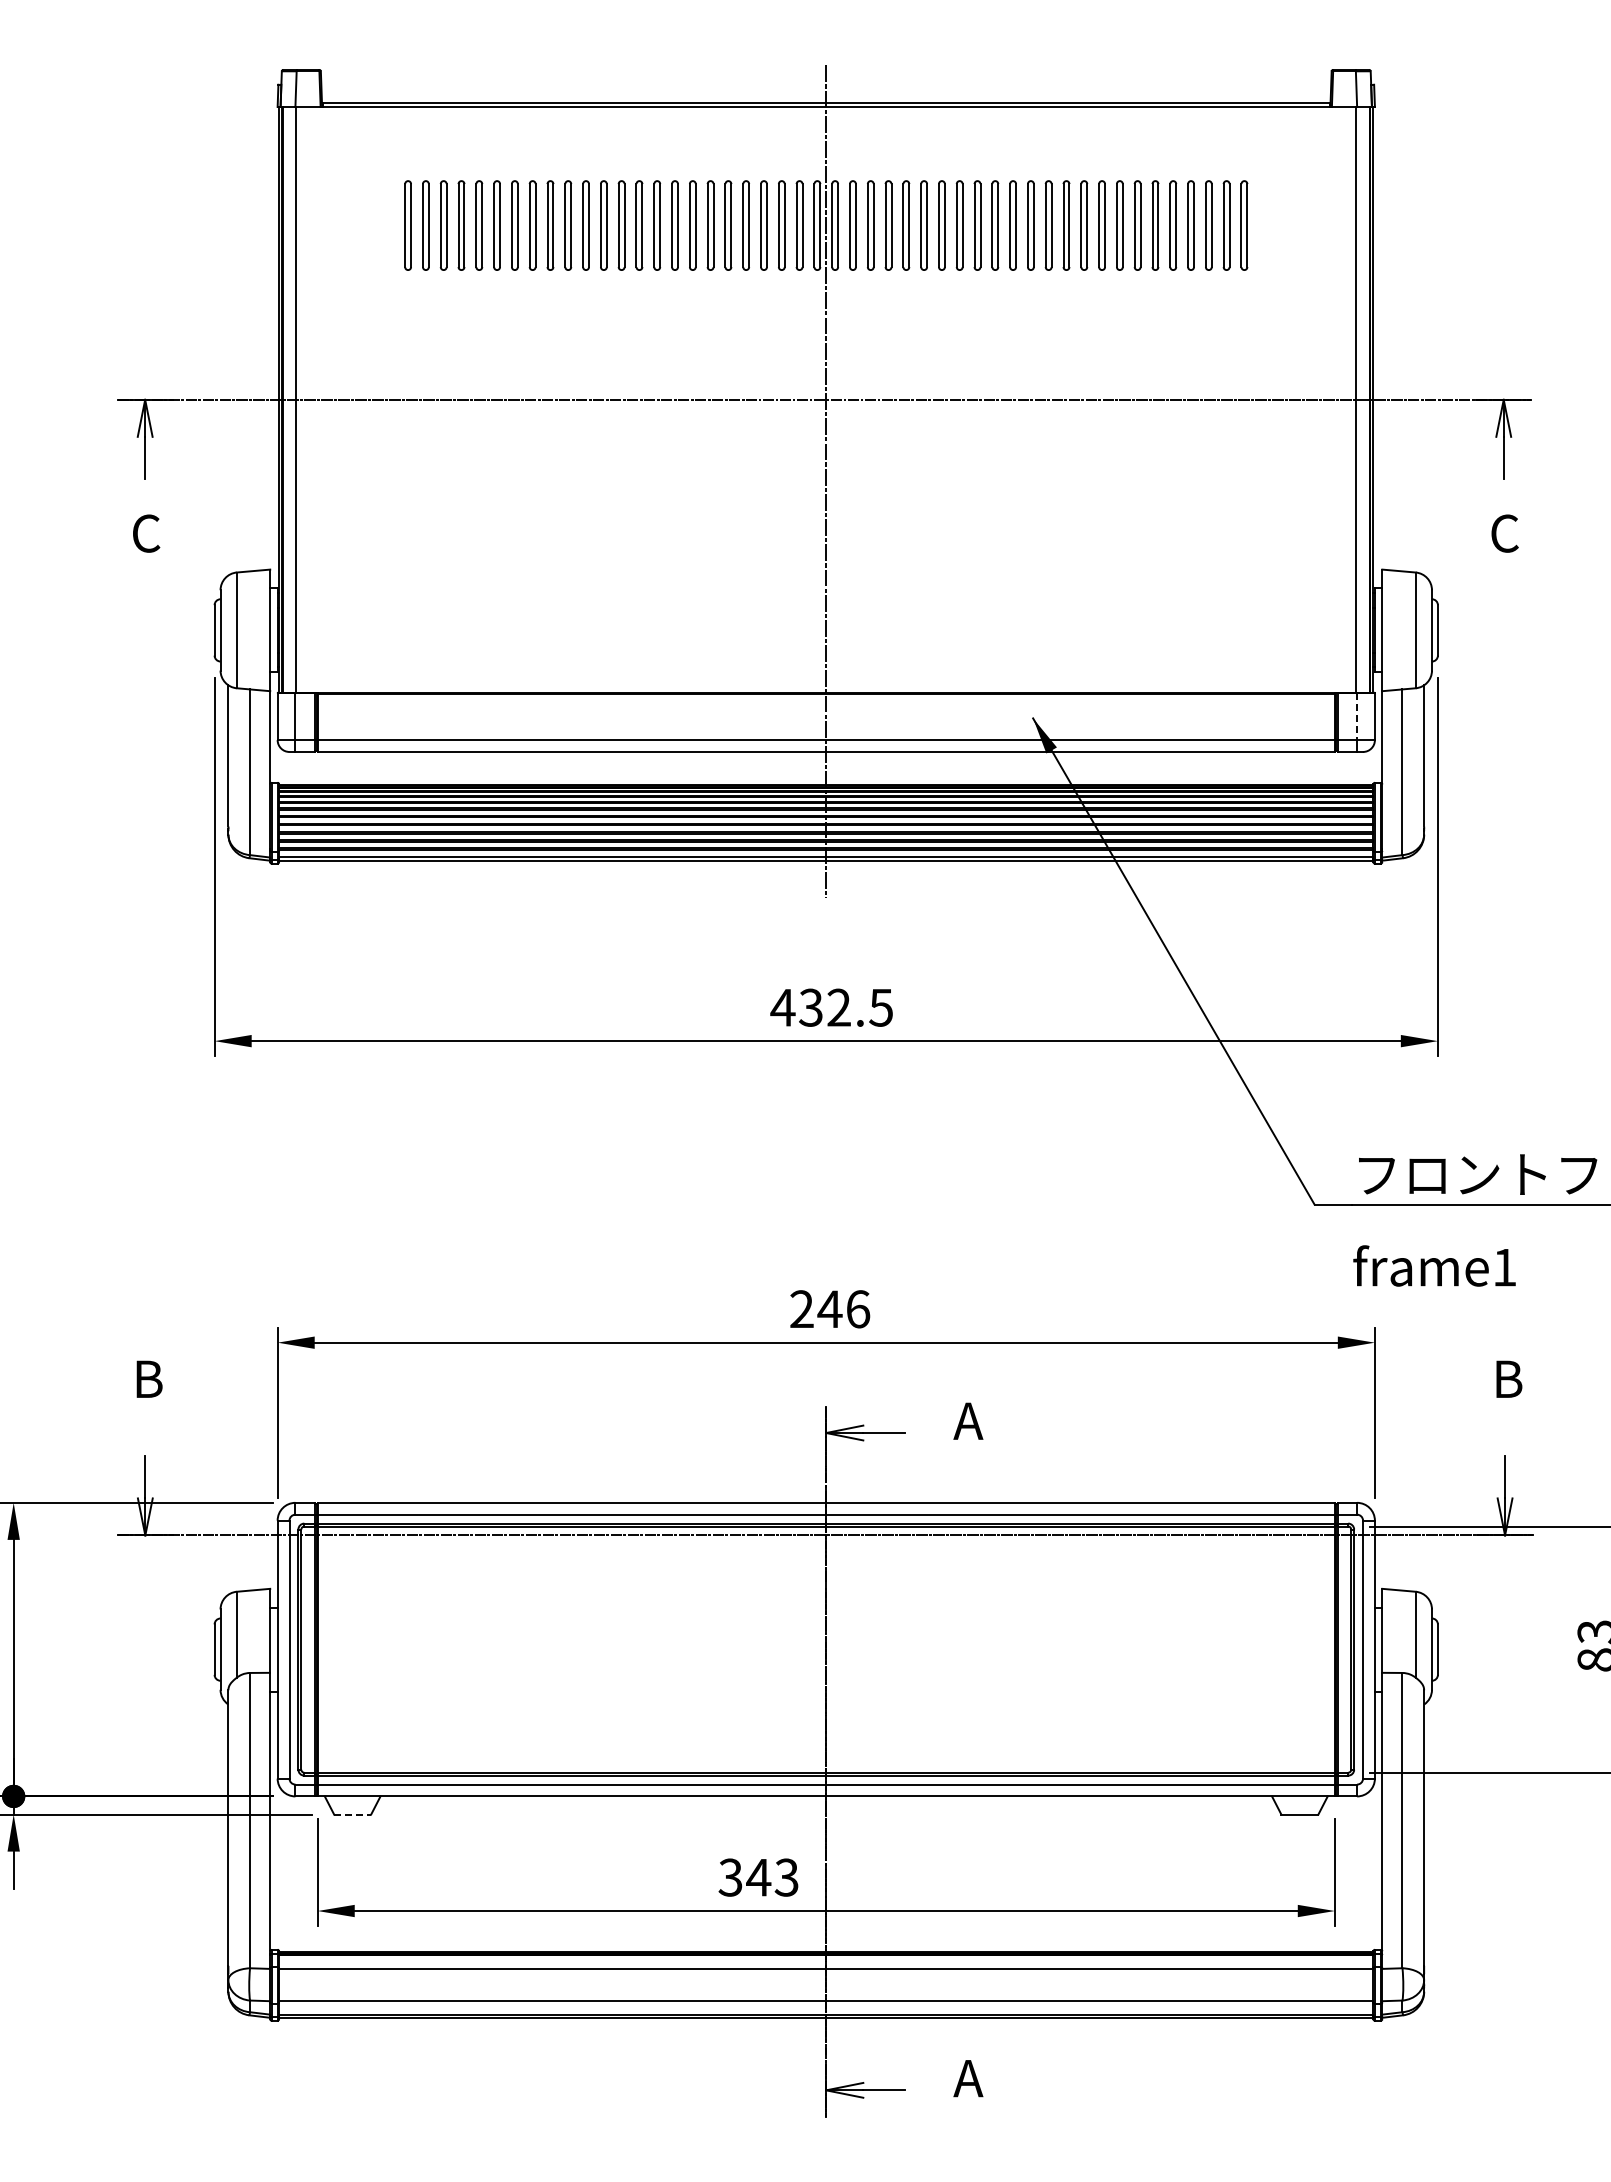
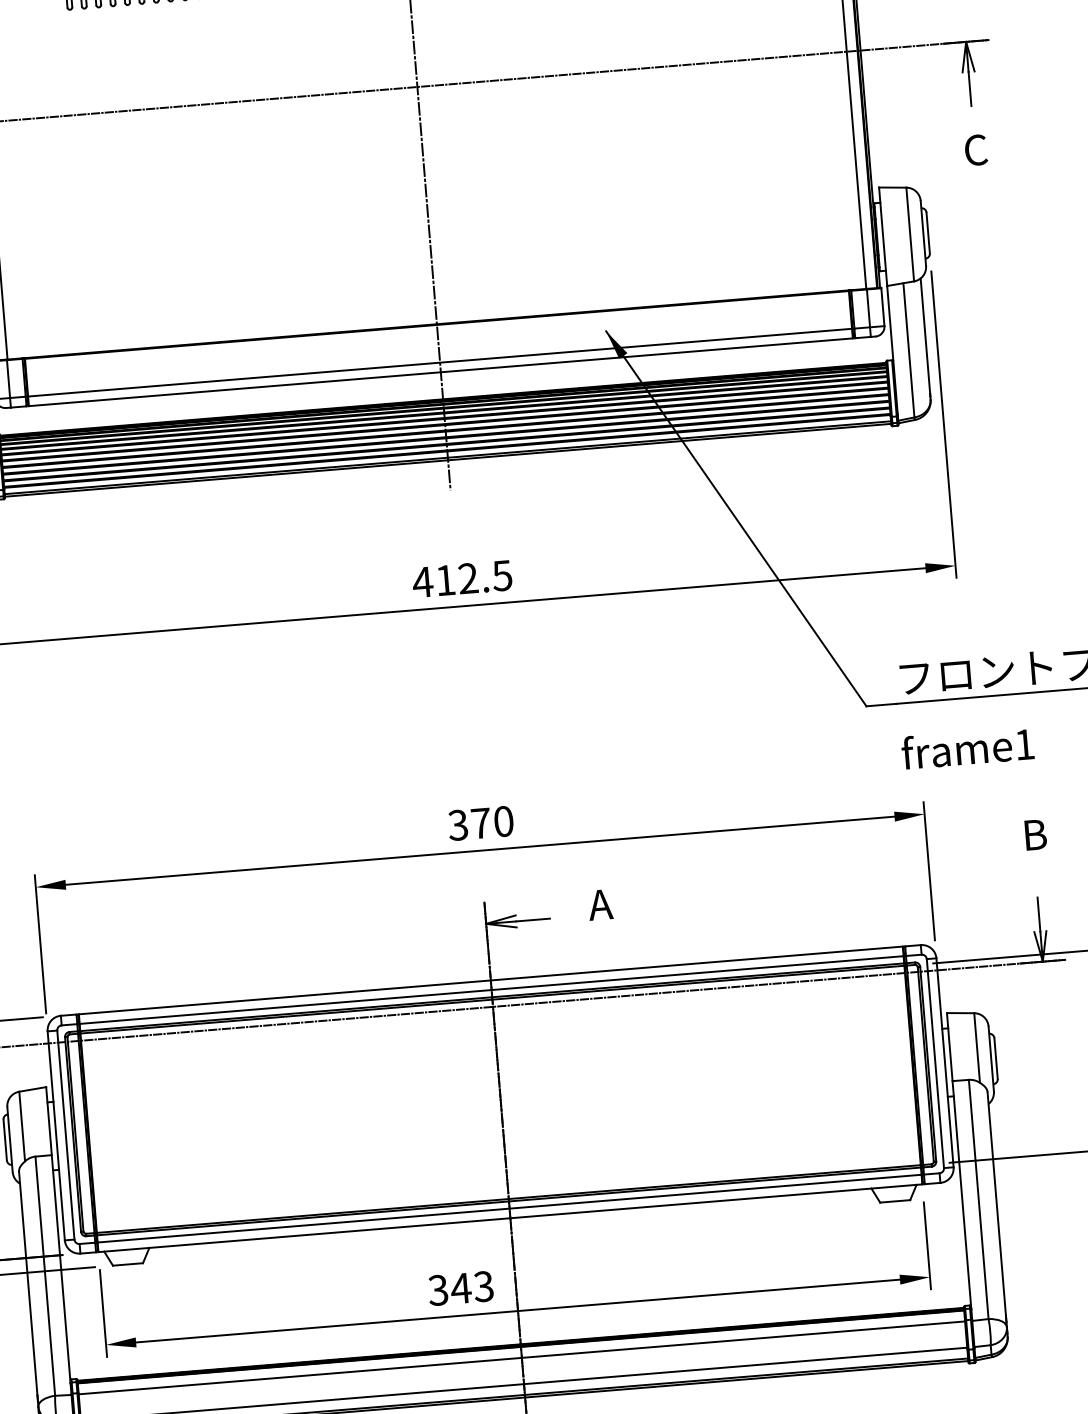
line: (1357, 717) -> (868, 308), dashed -> solid
text: (810, 1007) -> (445, 580), 432.5 -> 412.5
text: (829, 1309) -> (480, 823), 246 -> 370
line: (352, 1814) -> (127, 1264), dashed -> solid

